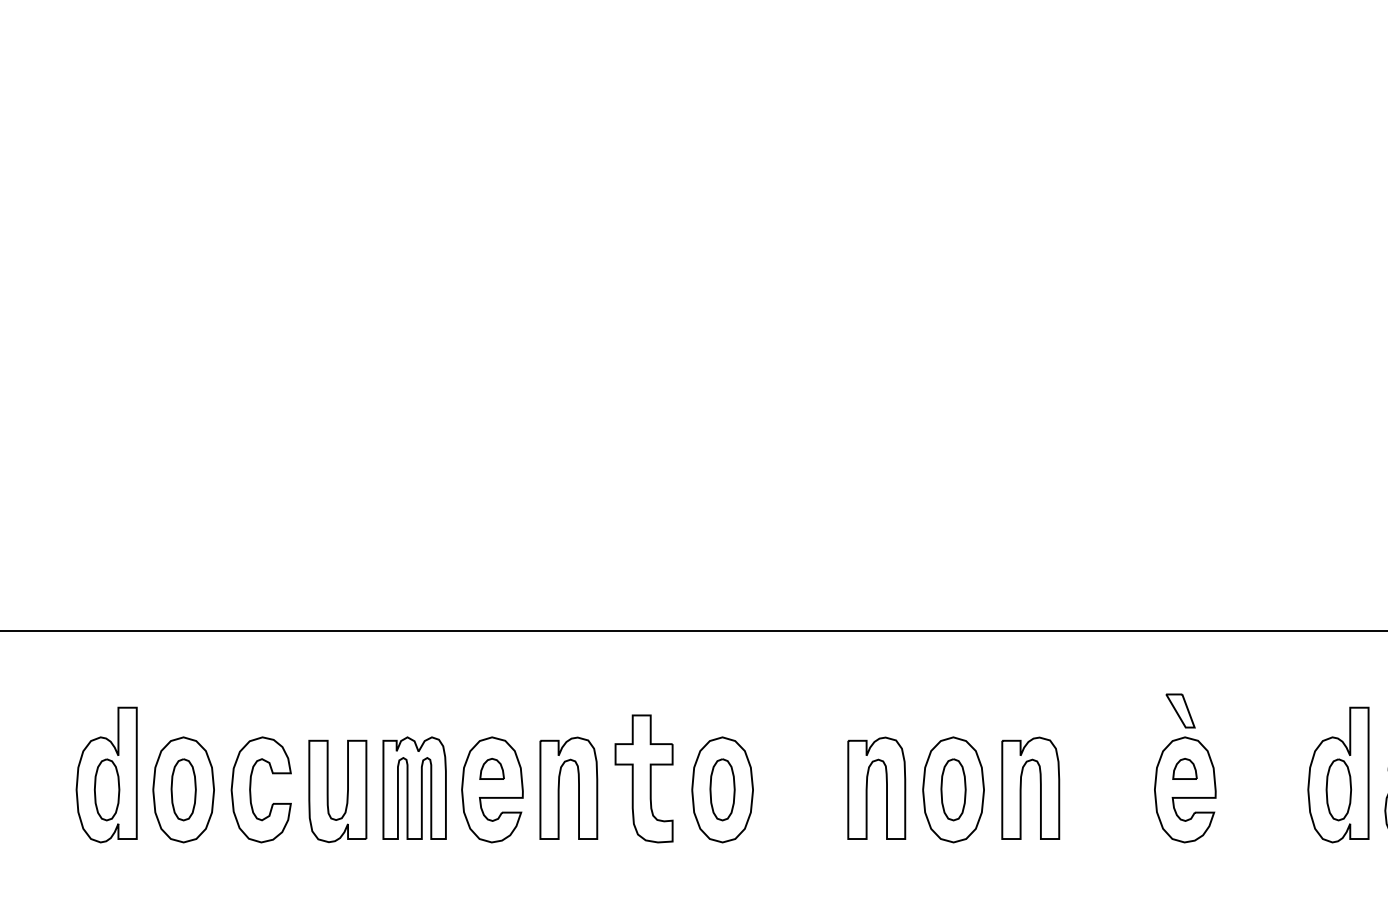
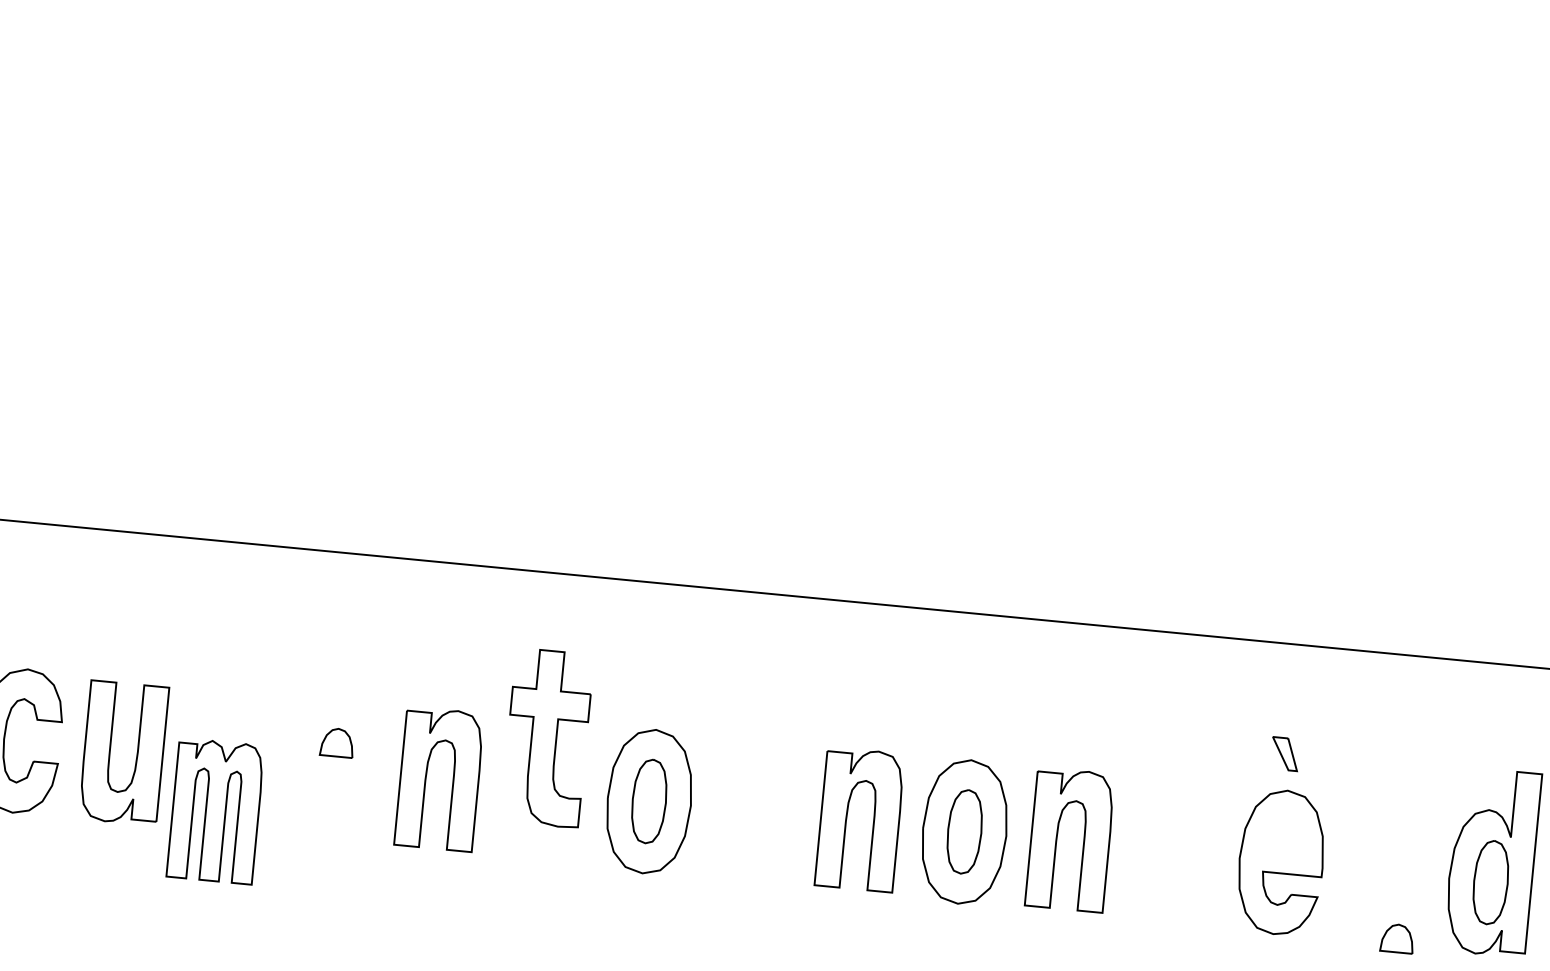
part: (1180, 710) -> (1285, 753), size x0.7
part: (1184, 768) -> (1396, 937), moved
part: (643, 778) -> (546, 737), moved
part: (414, 787) -> (215, 810), moved
part: (492, 789) -> (335, 770), removed

